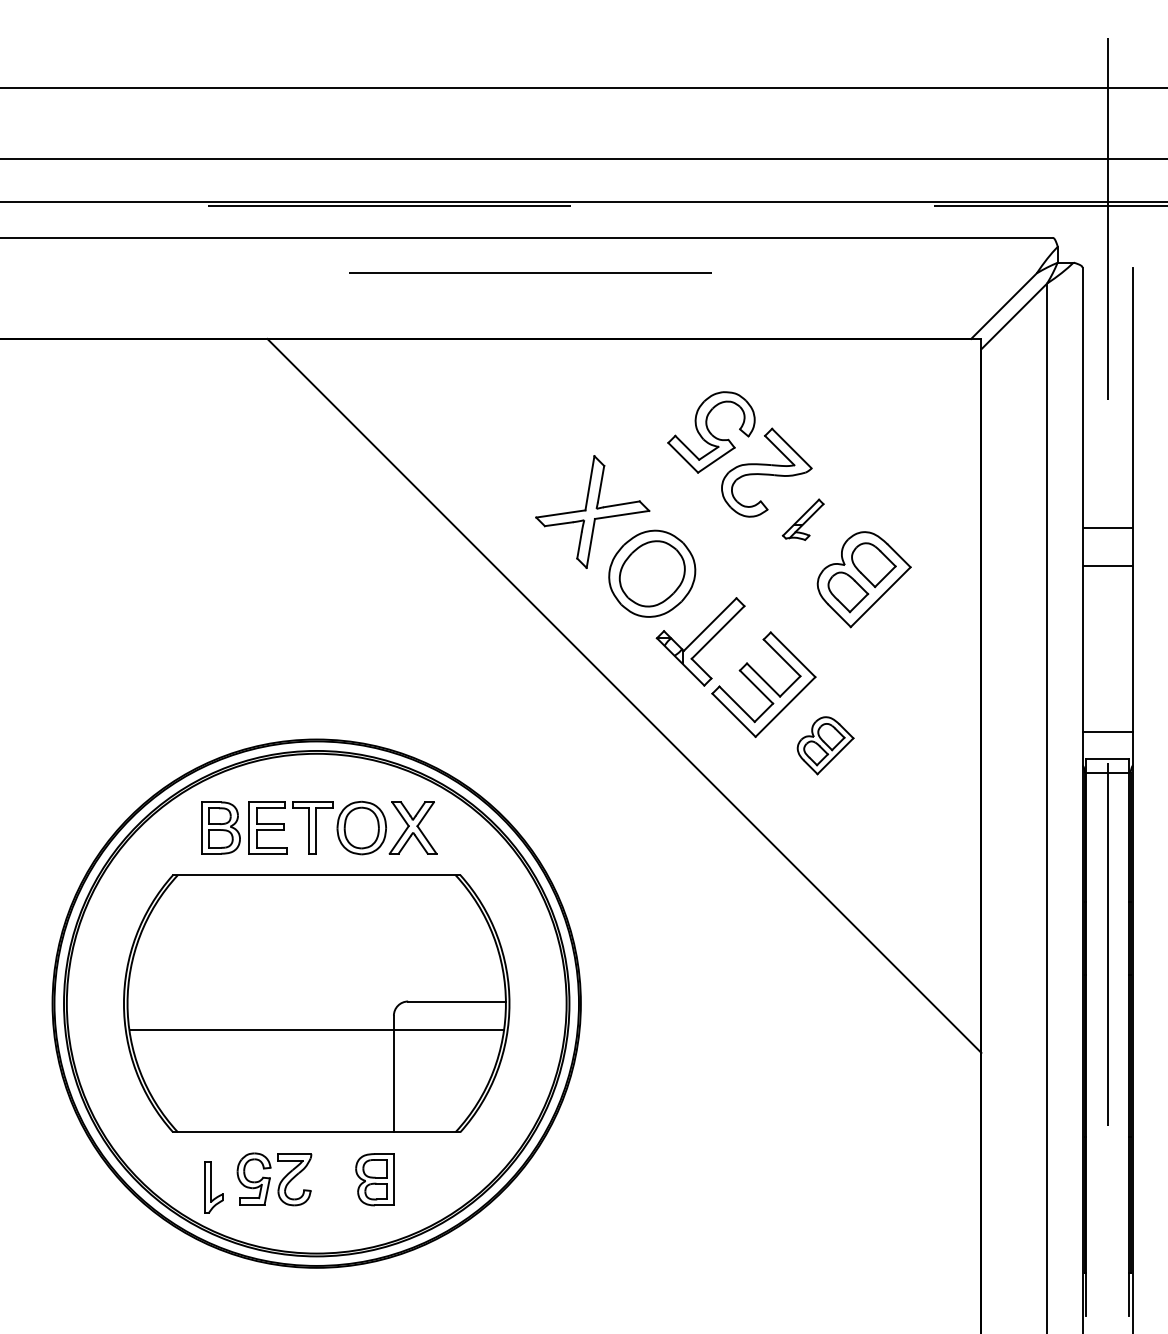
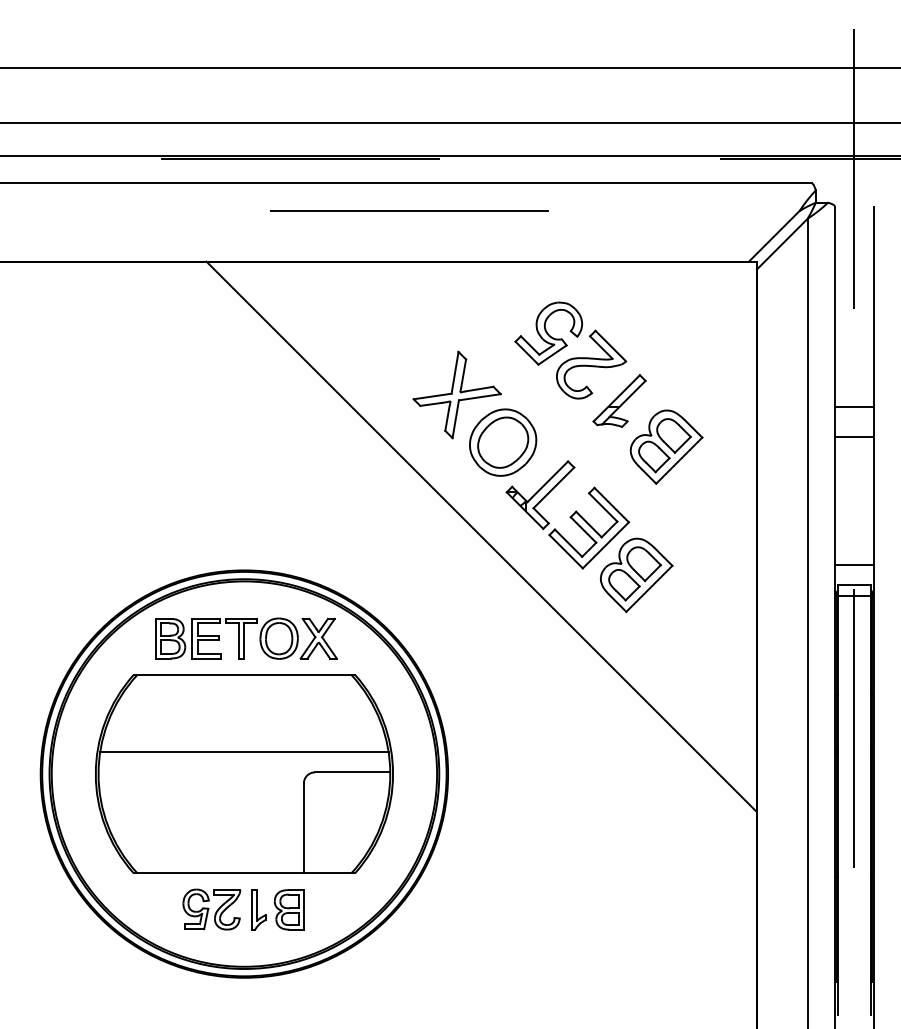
part: (803, 519) -> (619, 400), size x1.67
part: (825, 744) -> (636, 574), size x1.67
line: (316, 1030) -> (244, 751), moved
part: (213, 1187) -> (258, 909), moved

